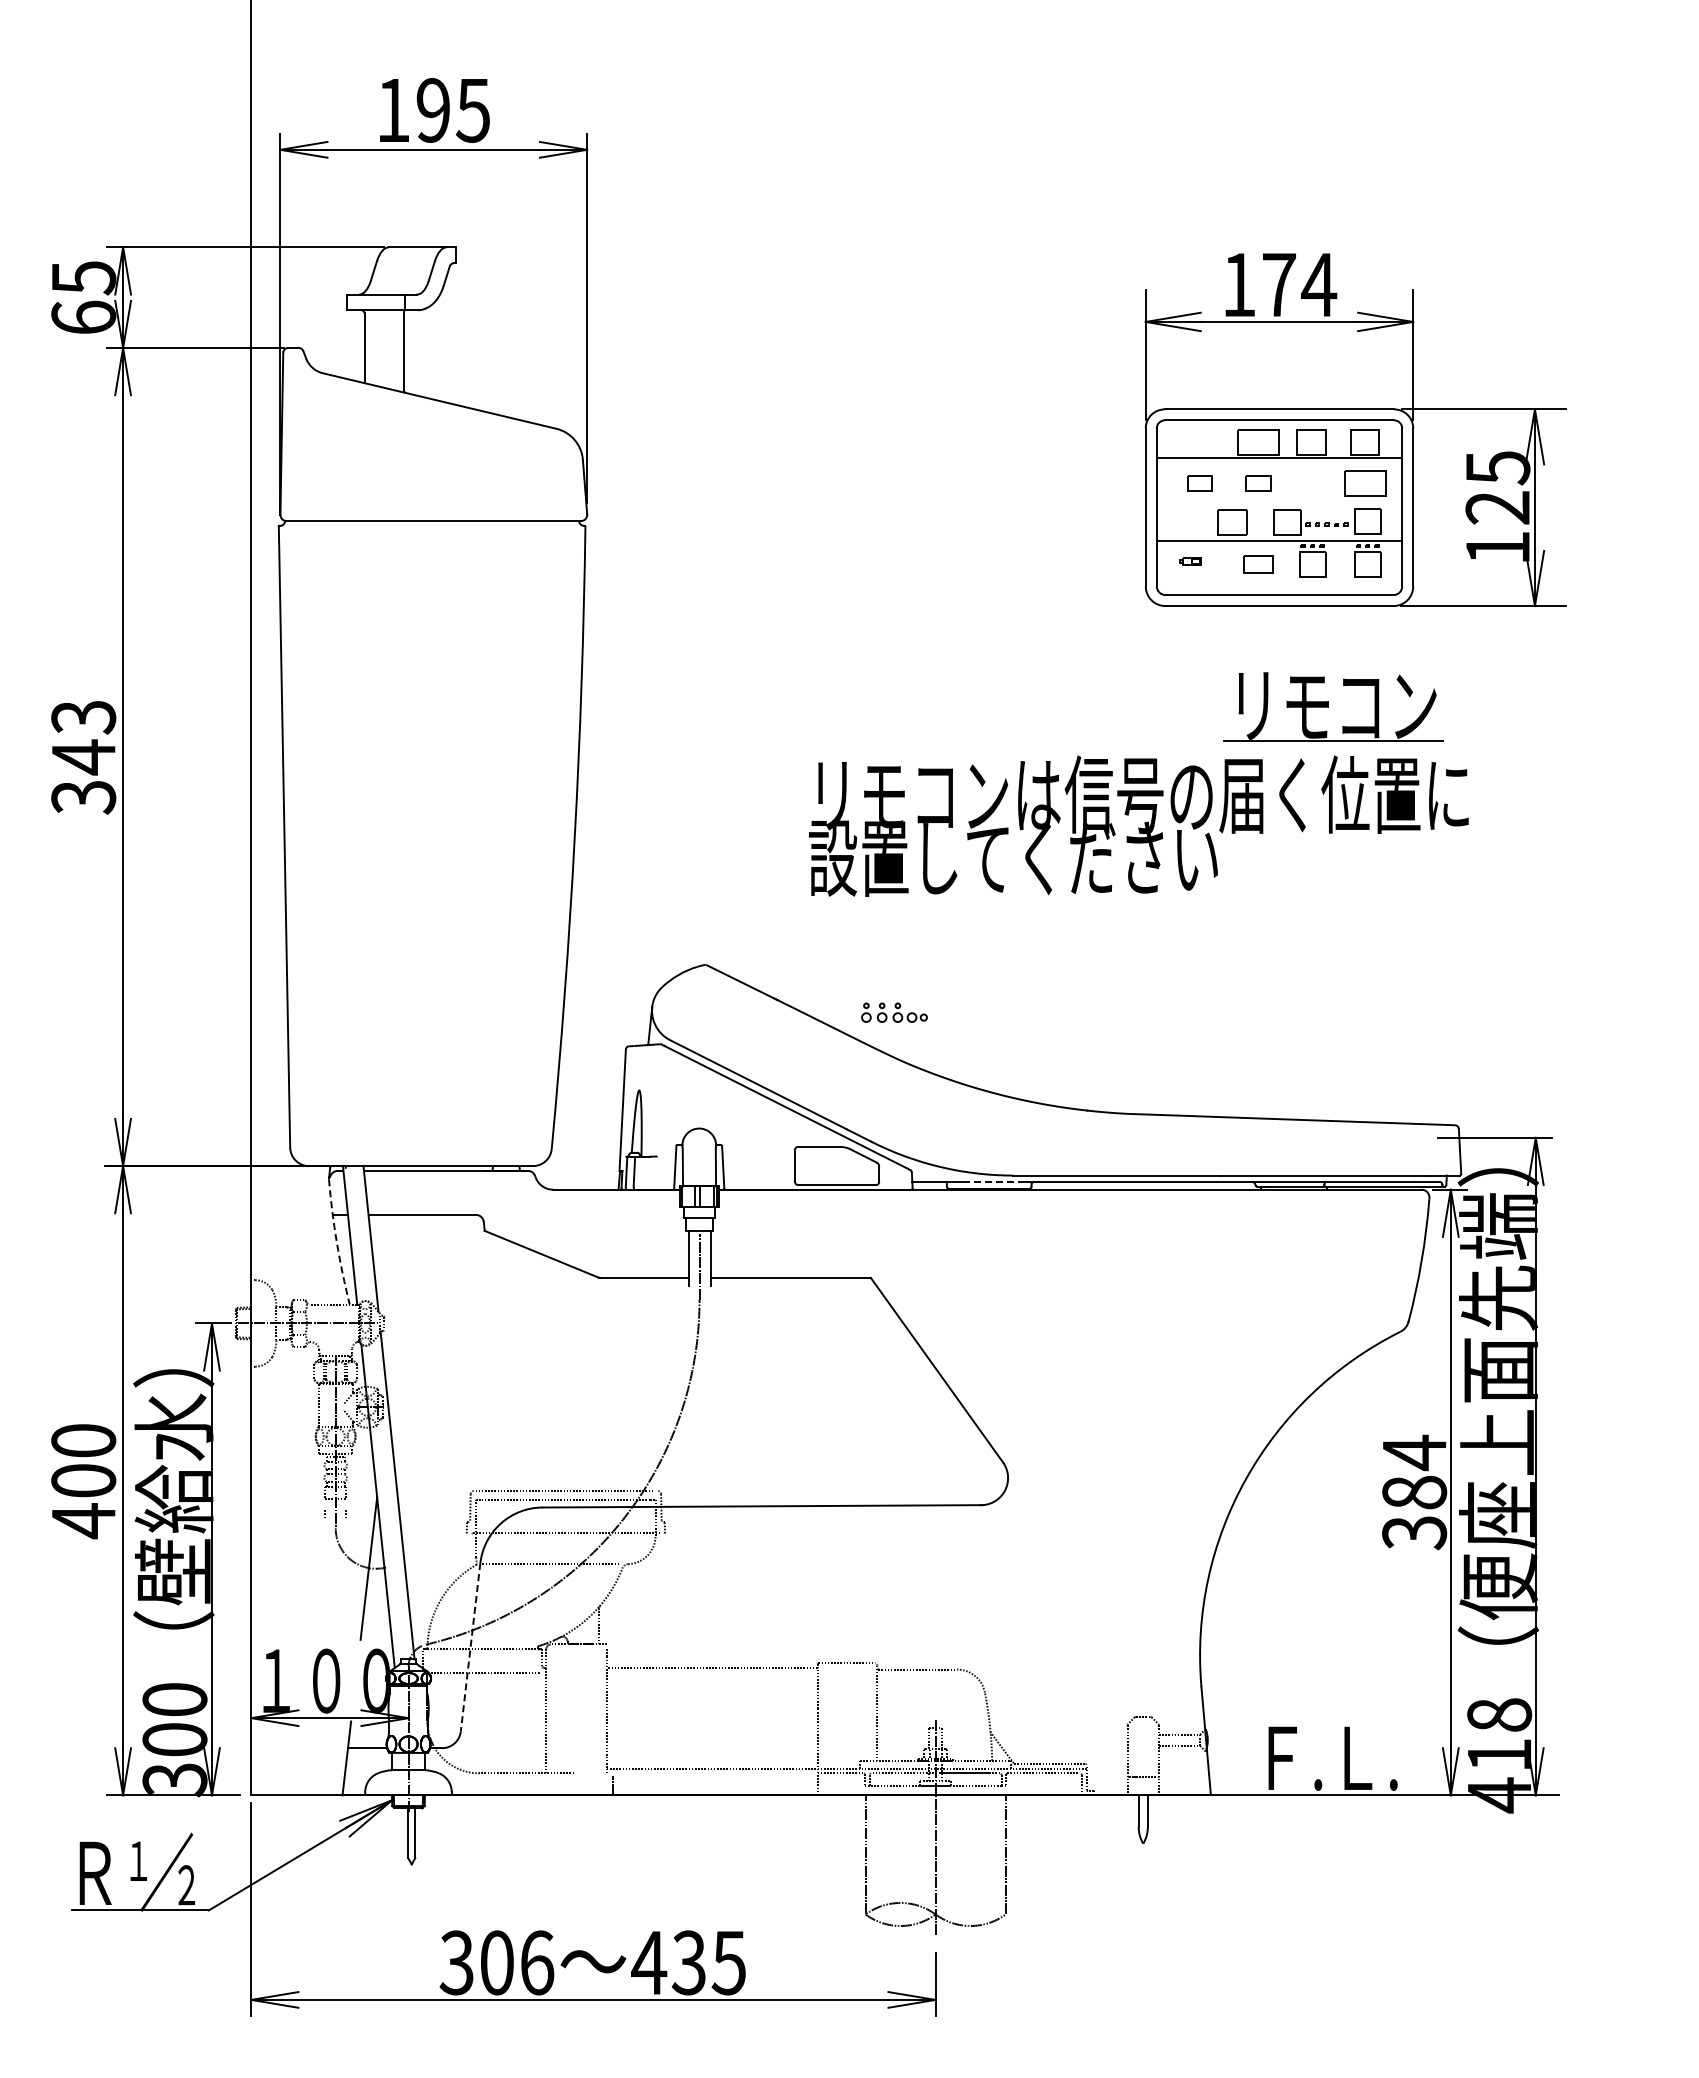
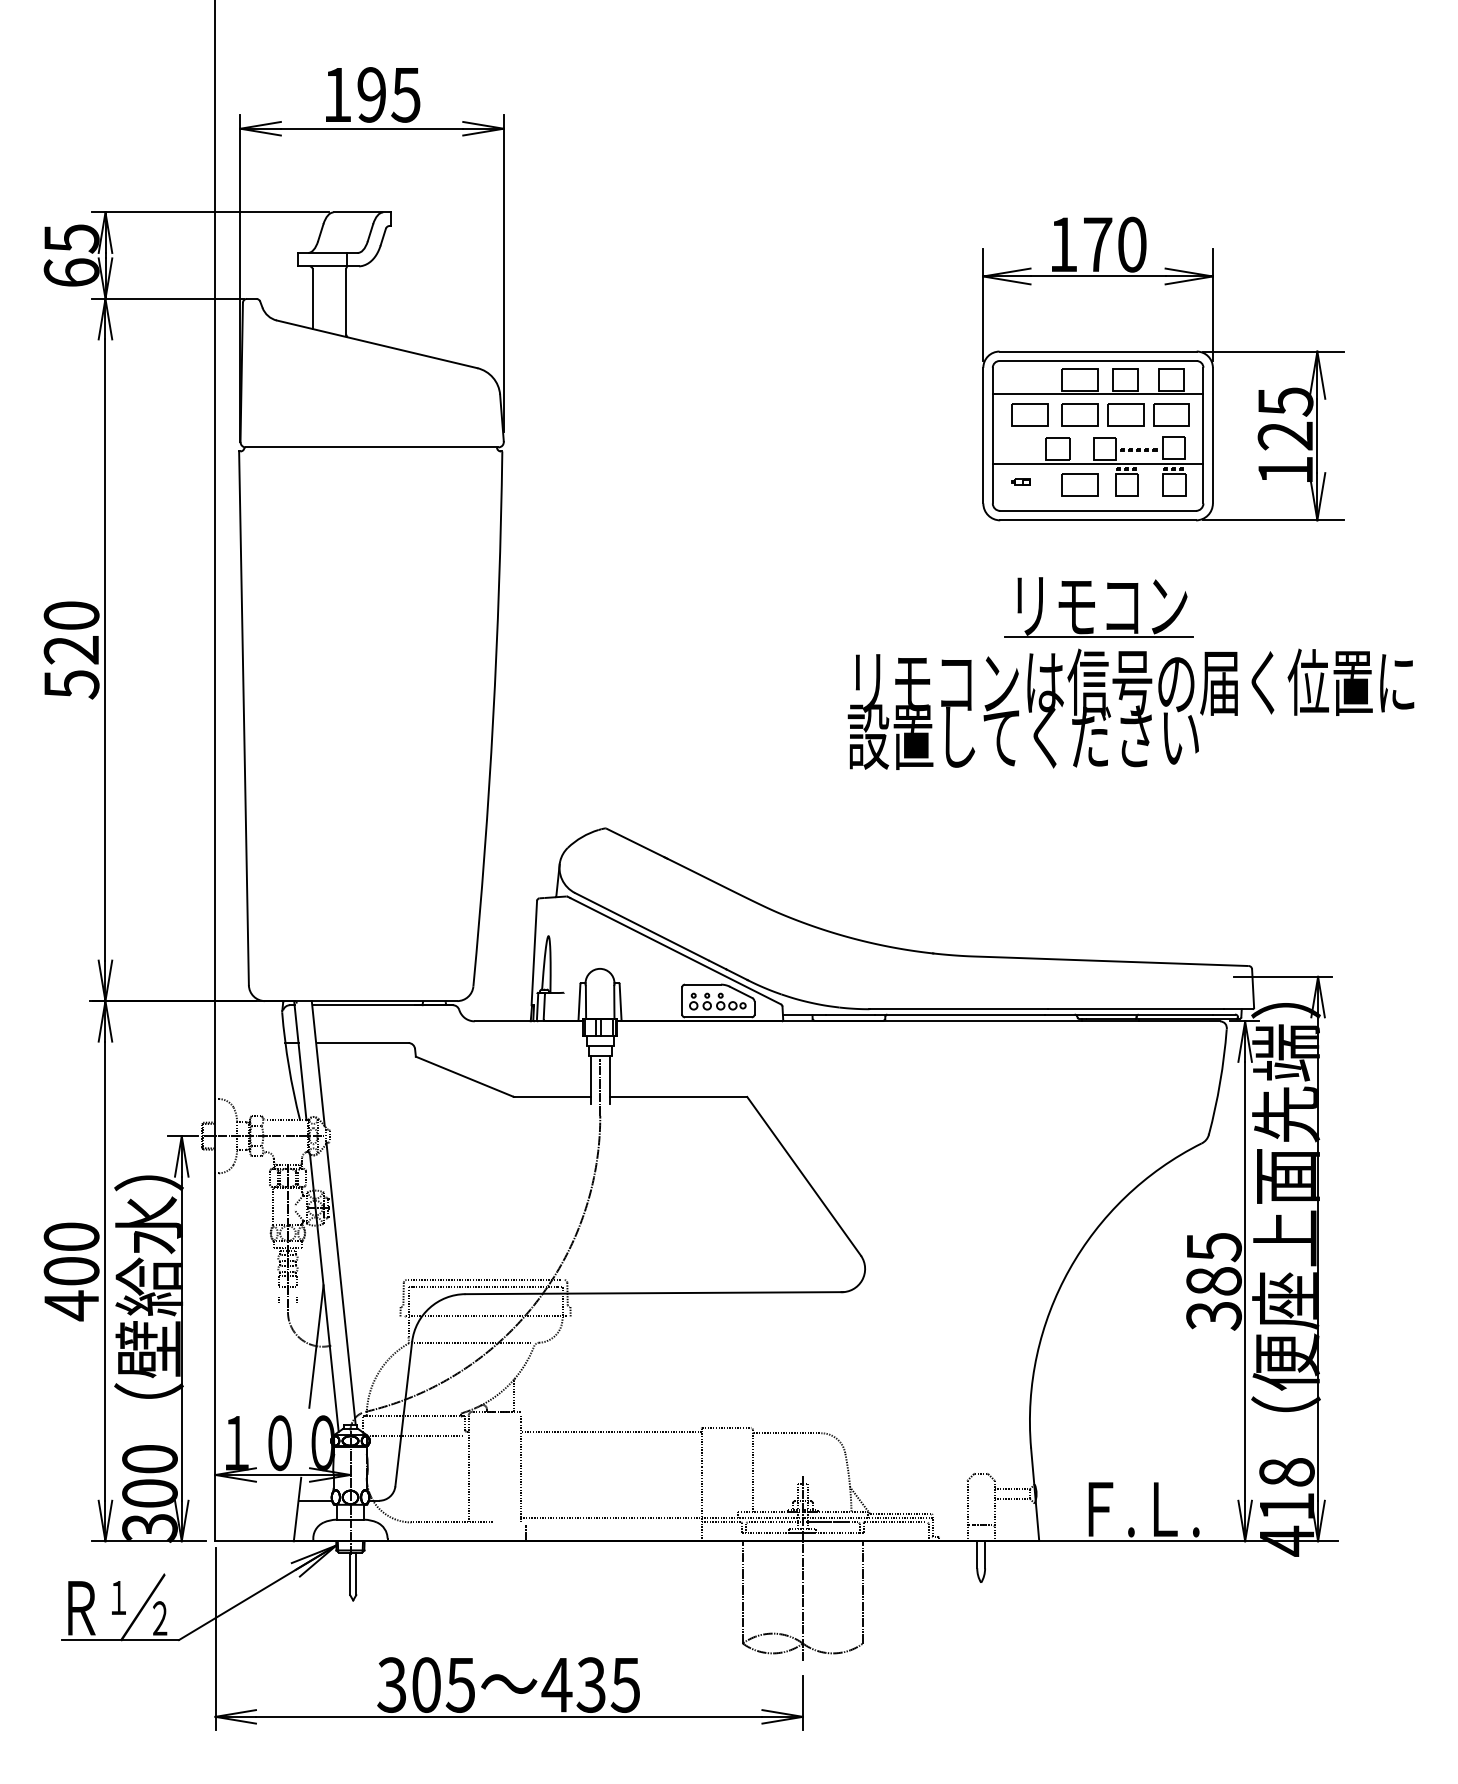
text: (1319, 284) -> (1132, 244), 174 -> 170
part: (1199, 483) -> (1029, 415), size x1.67
part: (1258, 483) -> (1080, 415), size x1.67
part: (1311, 483) -> (1125, 415), added
part: (1258, 564) -> (1080, 484), size x1.43
part: (1333, 706) -> (1098, 606), moved
text: (83, 757) -> (71, 650), 343 -> 520
text: (1138, 825) -> (1130, 708), moved
part: (894, 1012) -> (717, 1001), moved
line: (991, 1181) -> (850, 1014), dashed -> solid
arc: (336, 1242) -> (288, 1066), dashed -> solid
text: (1415, 1452) -> (1214, 1246), 384 -> 385
line: (470, 1647) -> (403, 1414), dashed -> solid
text: (536, 1962) -> (460, 1684), 306 -> 305

